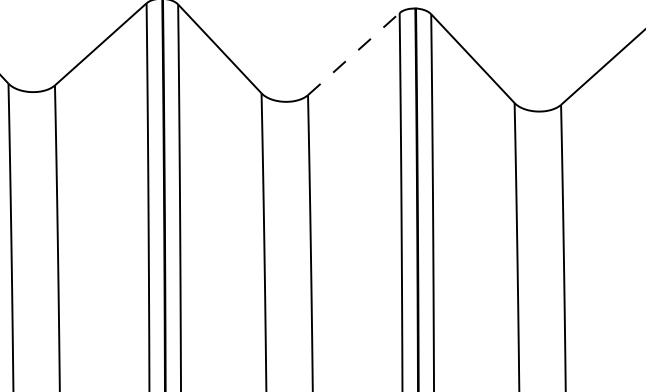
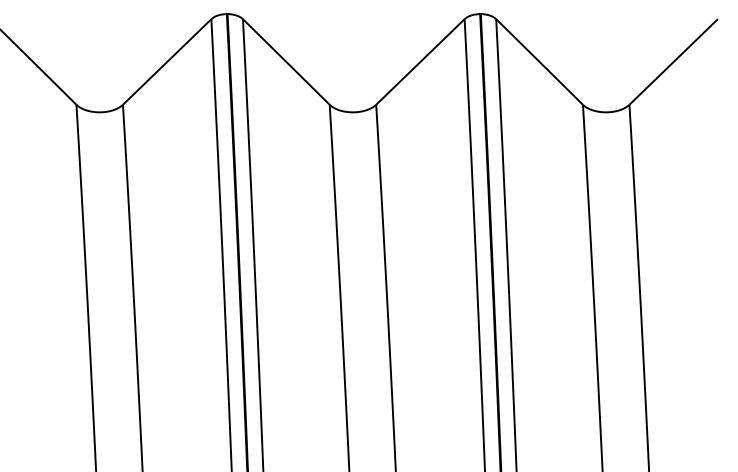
line: (353, 53) -> (420, 61), dashed -> solid

